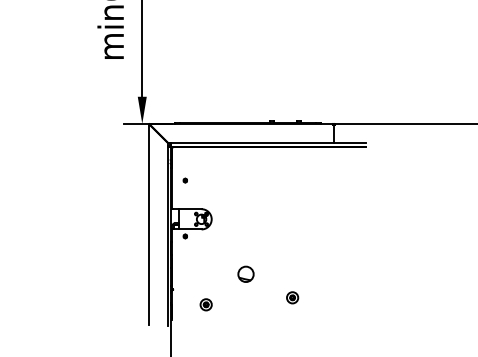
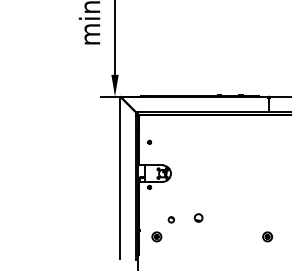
part: (245, 274) -> (198, 218), size x0.62
part: (211, 276) -> (170, 219), added
part: (292, 297) -> (267, 236), moved
part: (205, 304) -> (156, 236), moved

